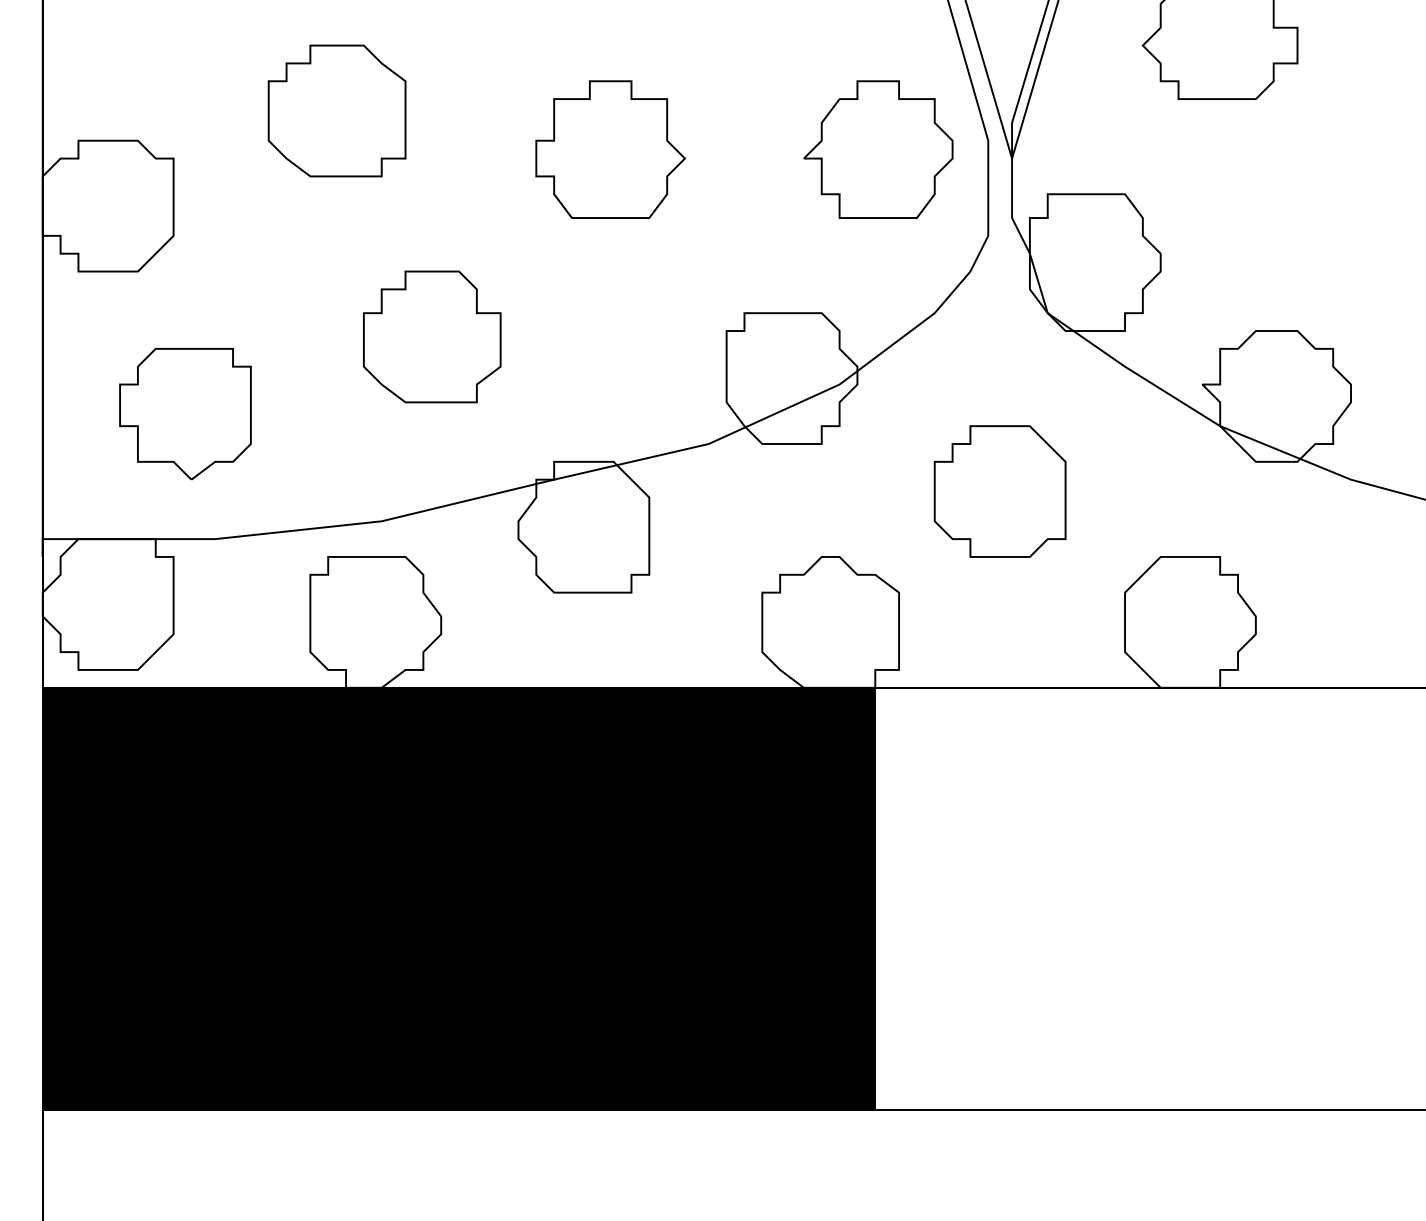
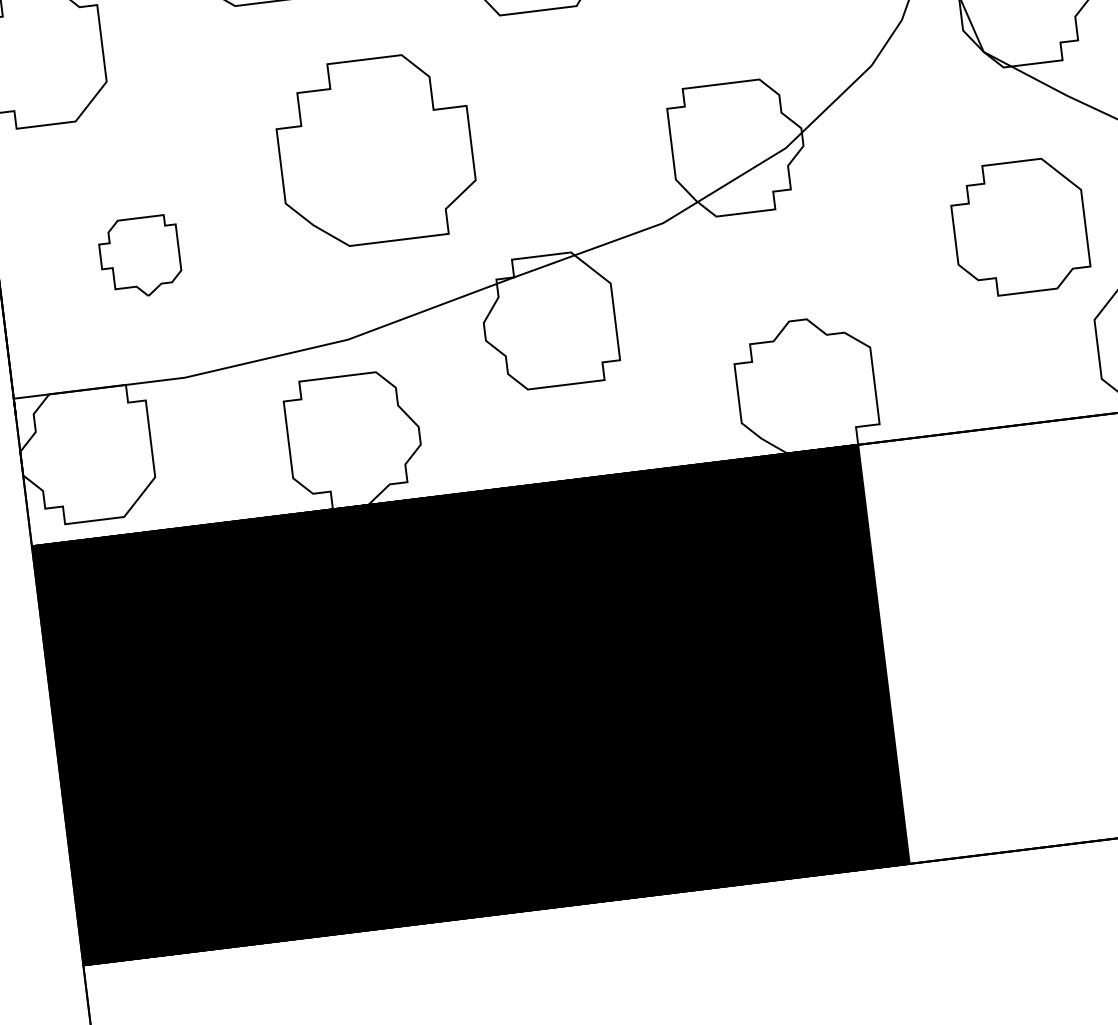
part: (432, 336) -> (375, 150), size x1.4
part: (185, 414) -> (140, 257), size x0.6
part: (999, 491) -> (1019, 227), moved

